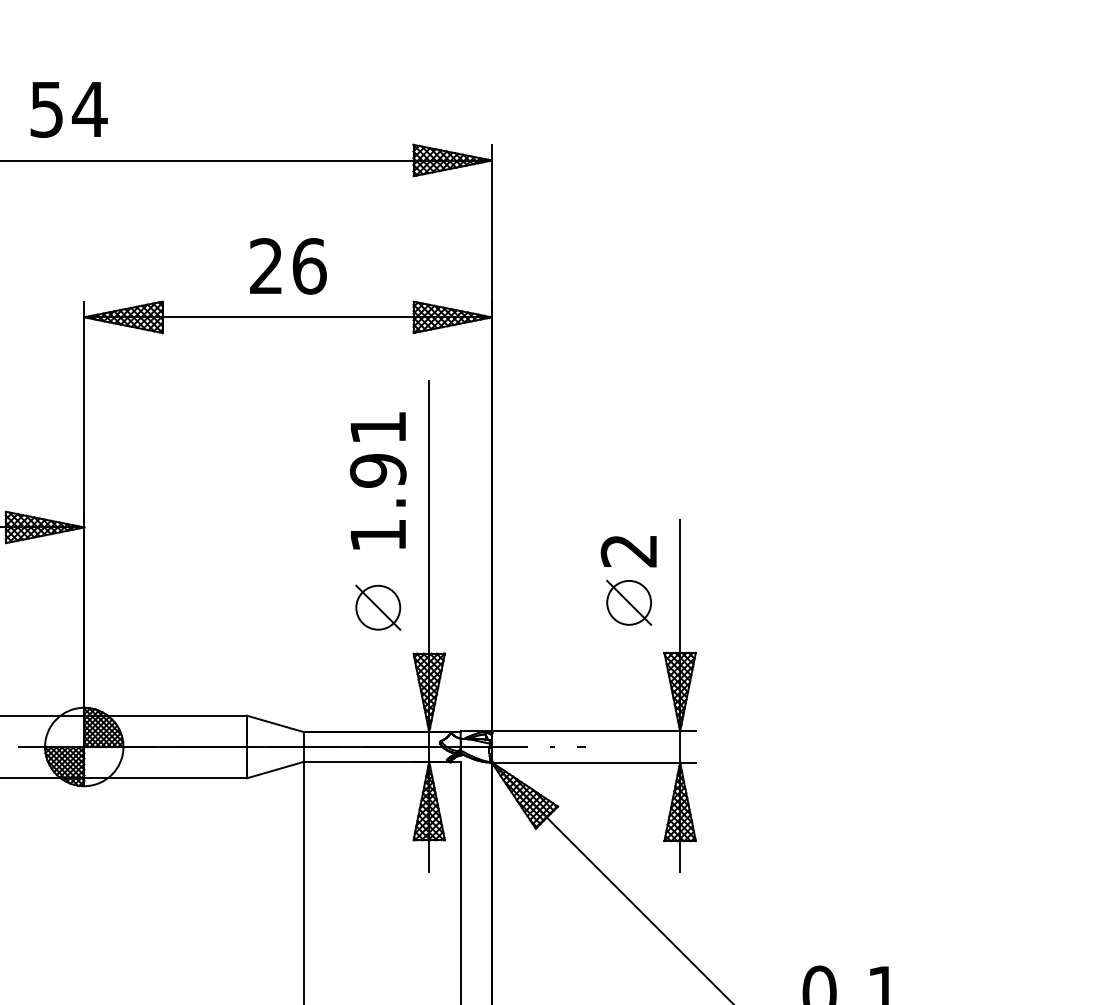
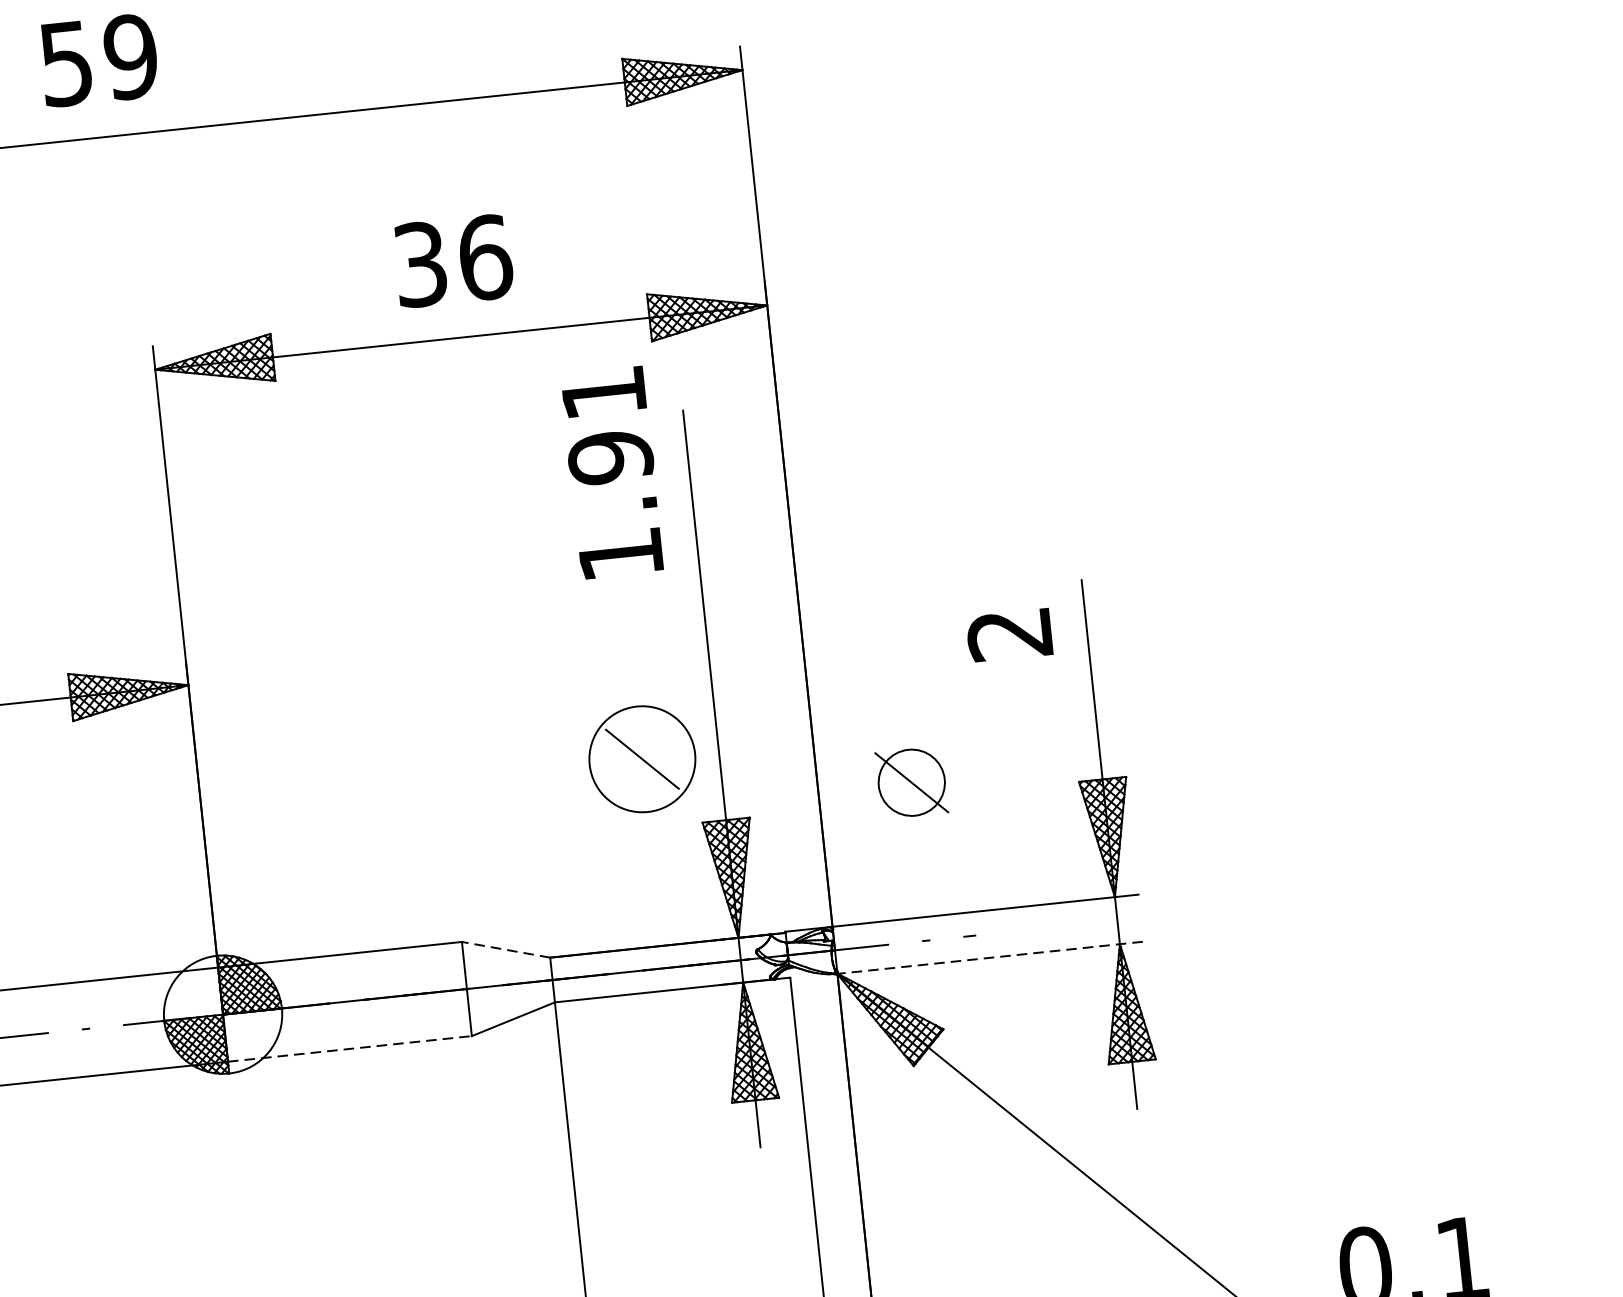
text: (89, 109) -> (130, 56), 54 -> 59
text: (266, 266) -> (420, 264), 26 -> 36
text: (377, 480) -> (611, 472), moved
part: (629, 602) -> (912, 782), moved
circle: (378, 607) -> (642, 758), size x1.6
line: (275, 723) -> (506, 949), solid -> dashed
line: (593, 762) -> (989, 957), solid -> dashed
line: (166, 778) -> (351, 1048), solid -> dashed

